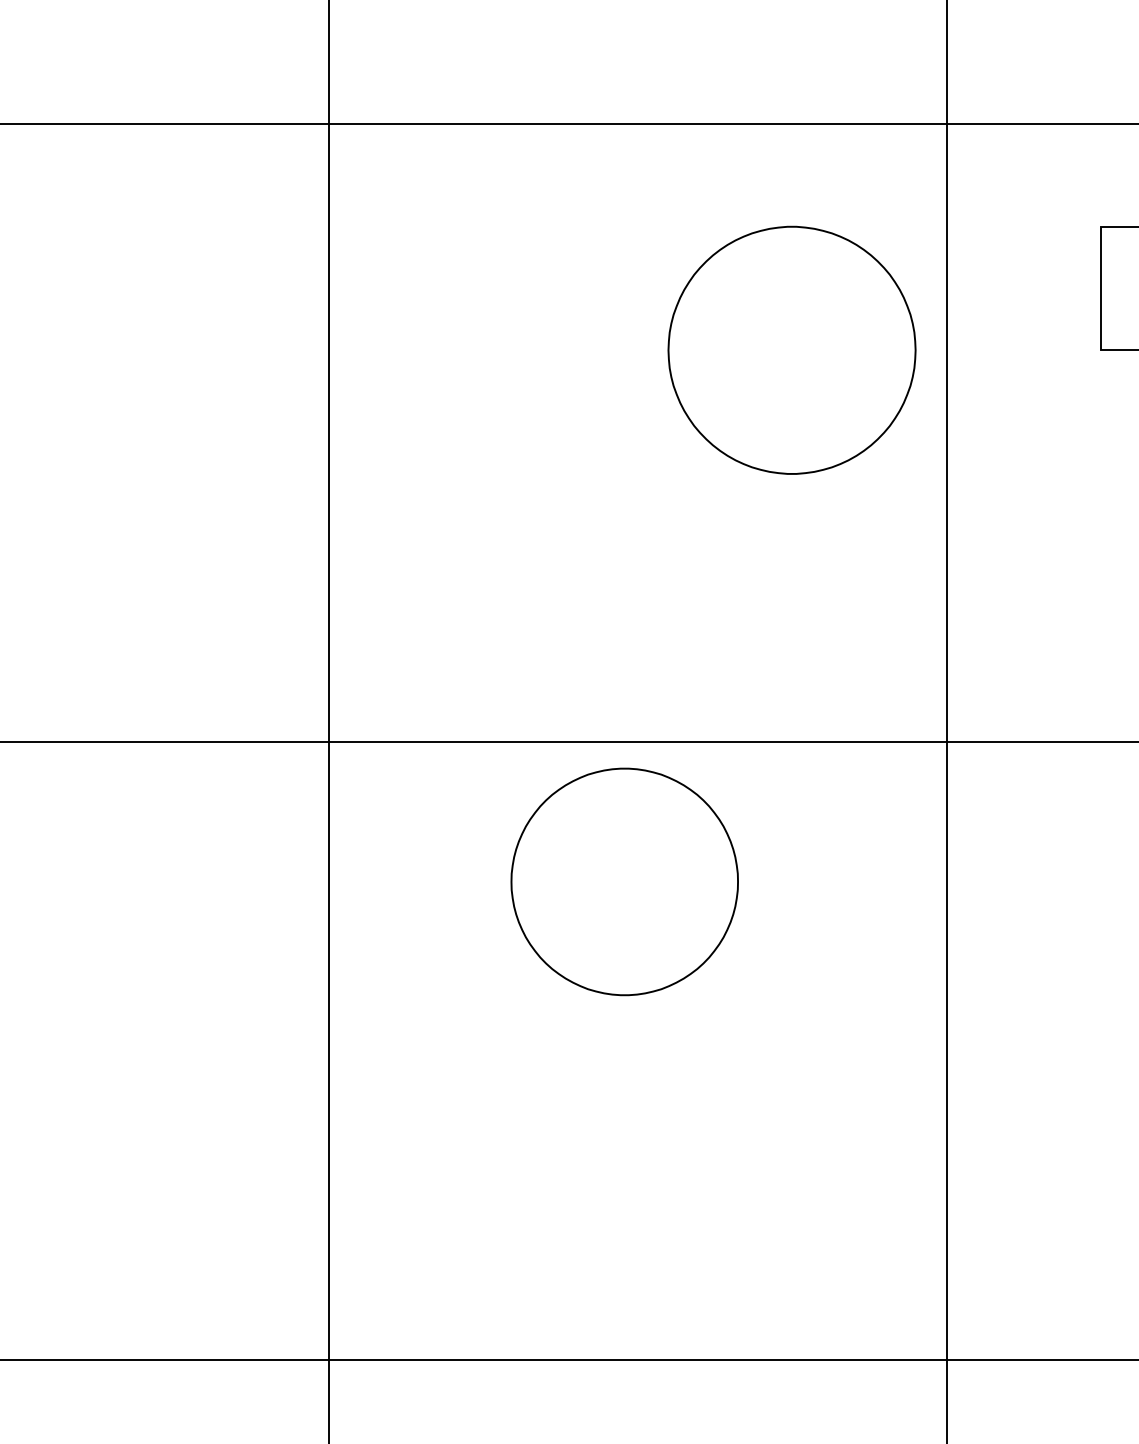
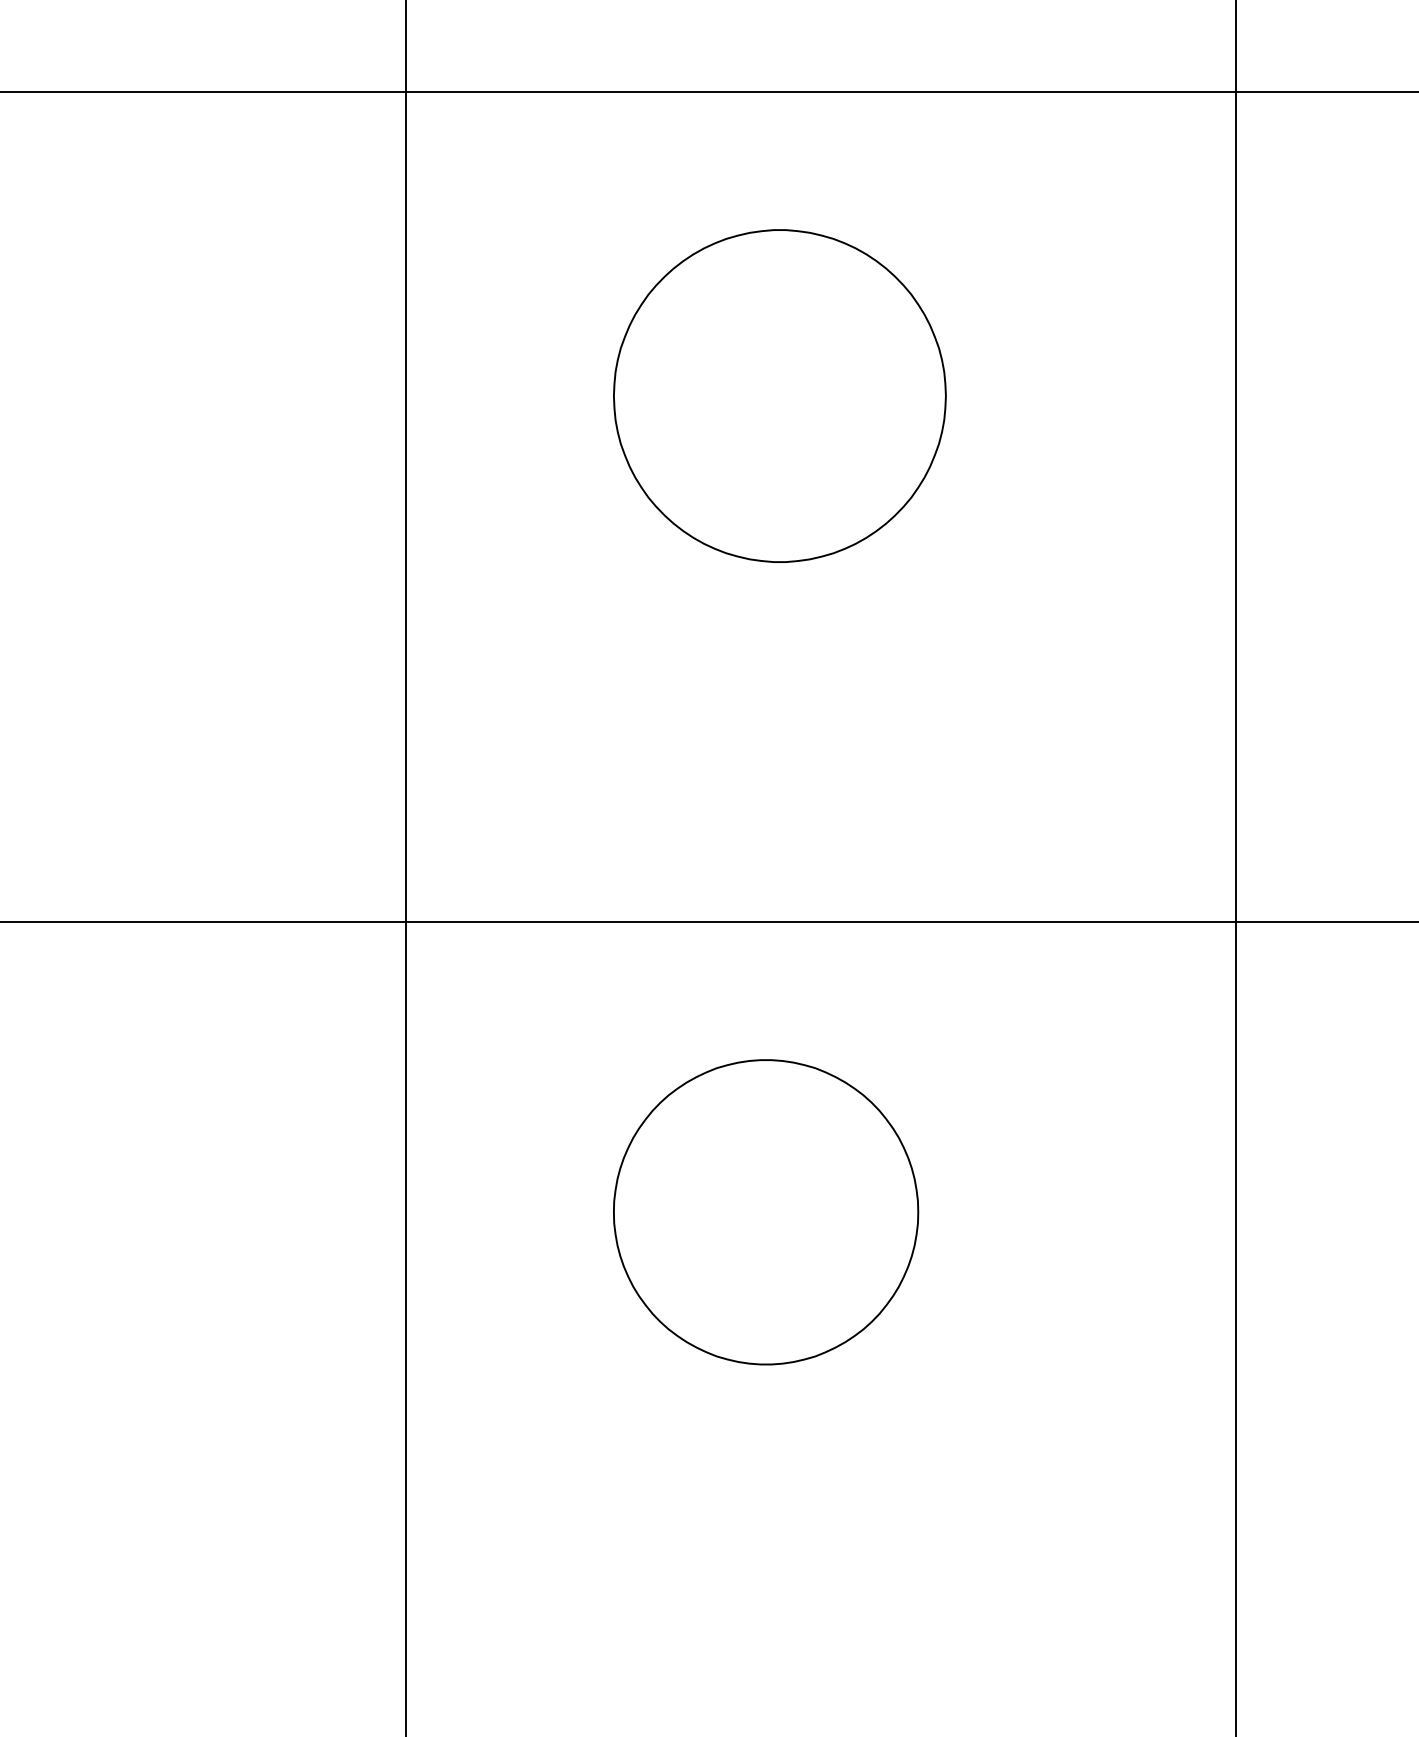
part: (791, 349) -> (779, 394), moved
part: (624, 881) -> (765, 1211), moved

